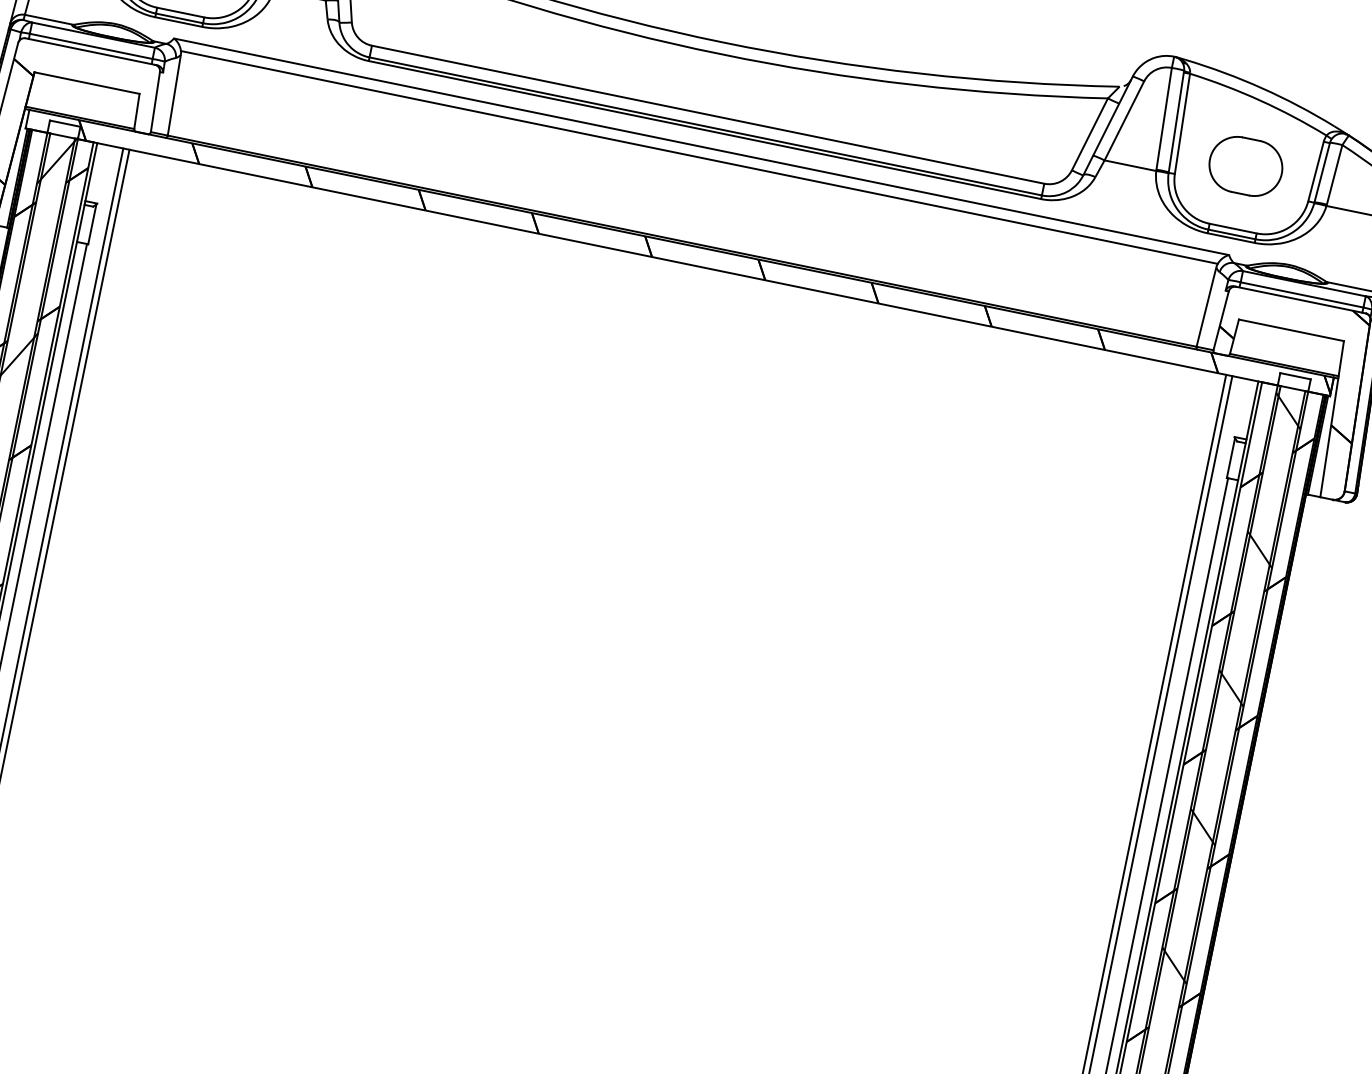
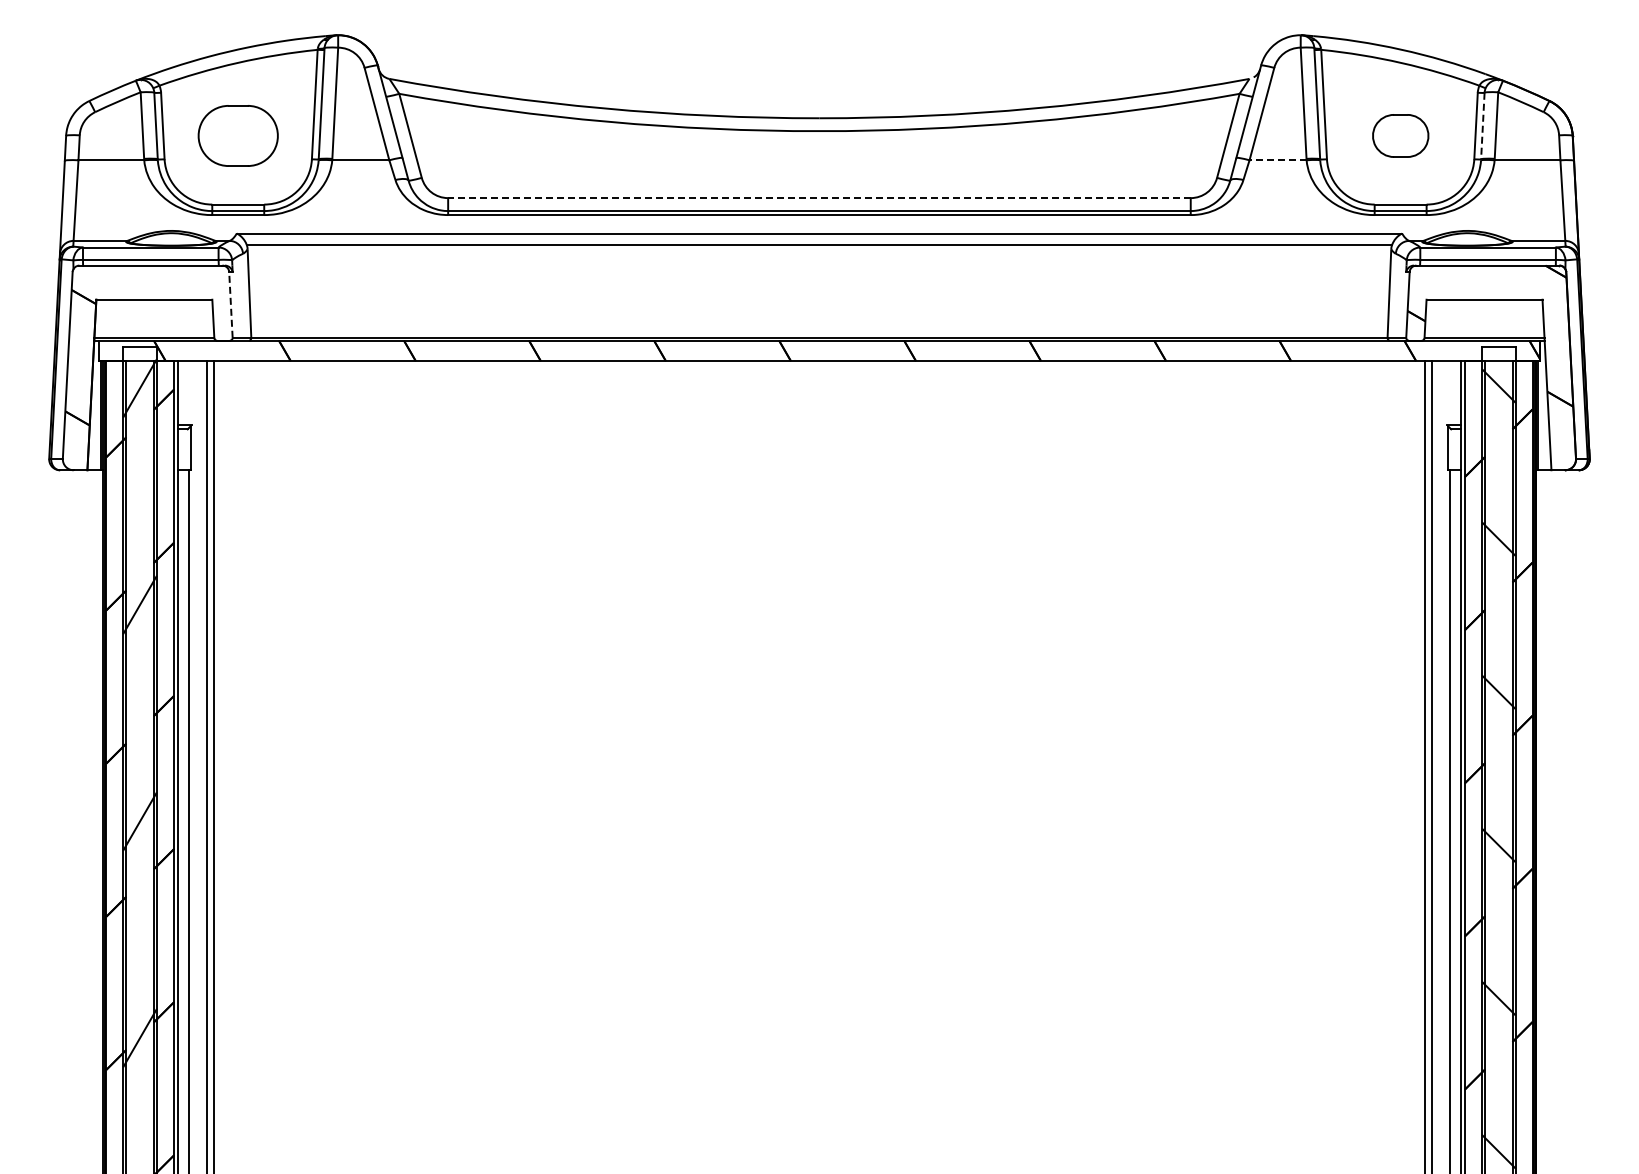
line: (155, 101) -> (230, 304), solid -> dashed
line: (707, 114) -> (818, 198), solid -> dashed
line: (1130, 165) -> (1278, 160), solid -> dashed
part: (1245, 166) -> (1400, 135), size x0.7
line: (1321, 173) -> (1482, 126), solid -> dashed

